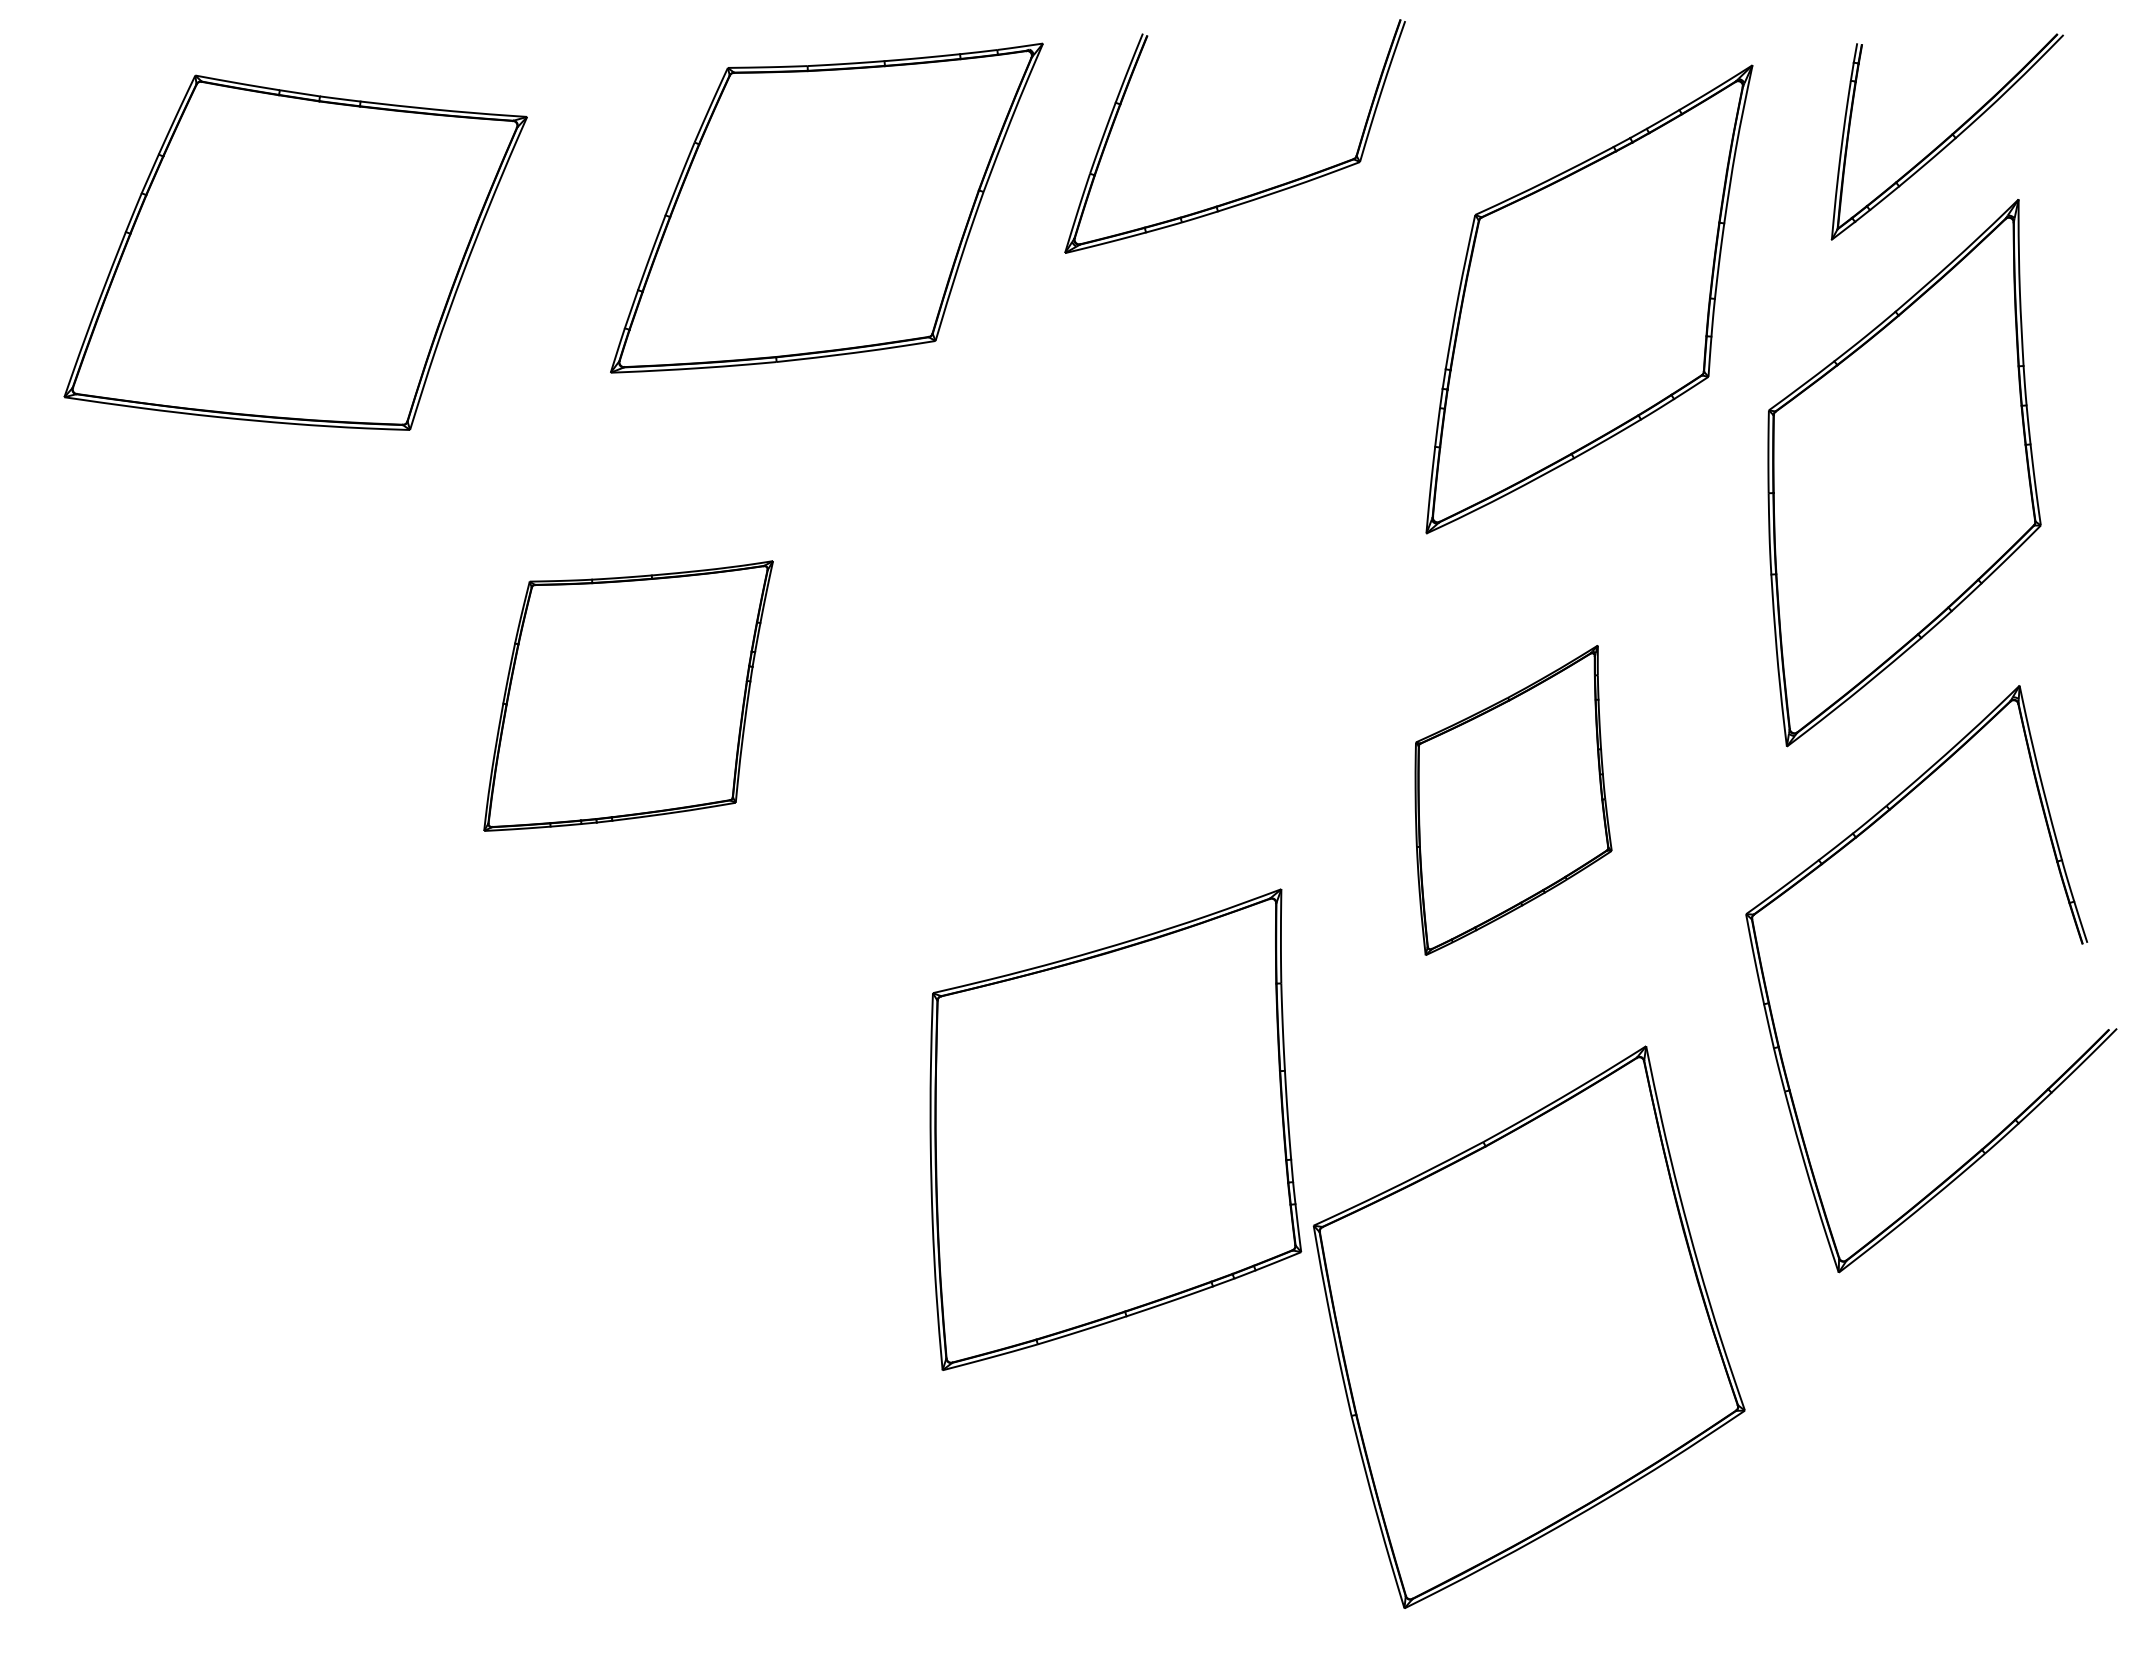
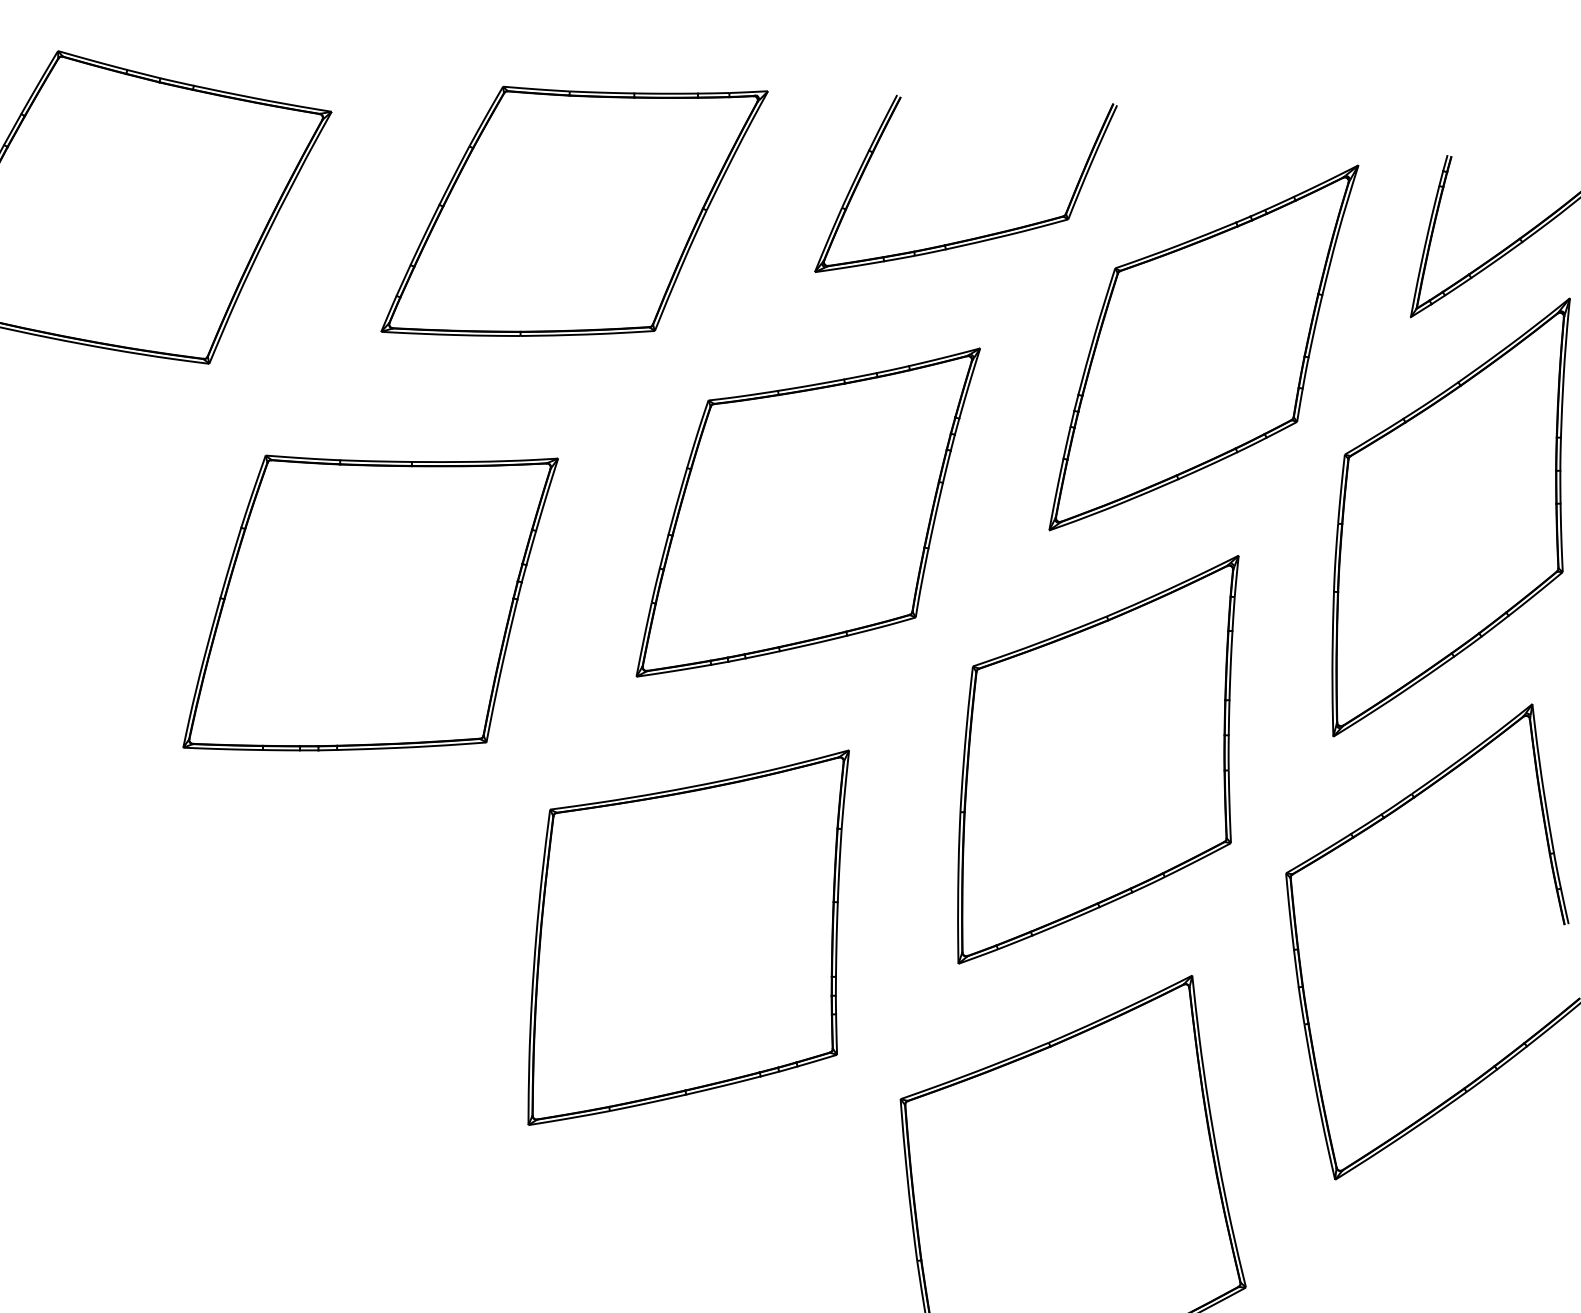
part: (1253, 193) -> (976, 237), moved
part: (1137, 539) -> (807, 512), added
part: (628, 695) -> (370, 602), size x1.43
part: (1513, 800) -> (1100, 760), size x1.67
part: (1115, 1129) -> (691, 937), moved

